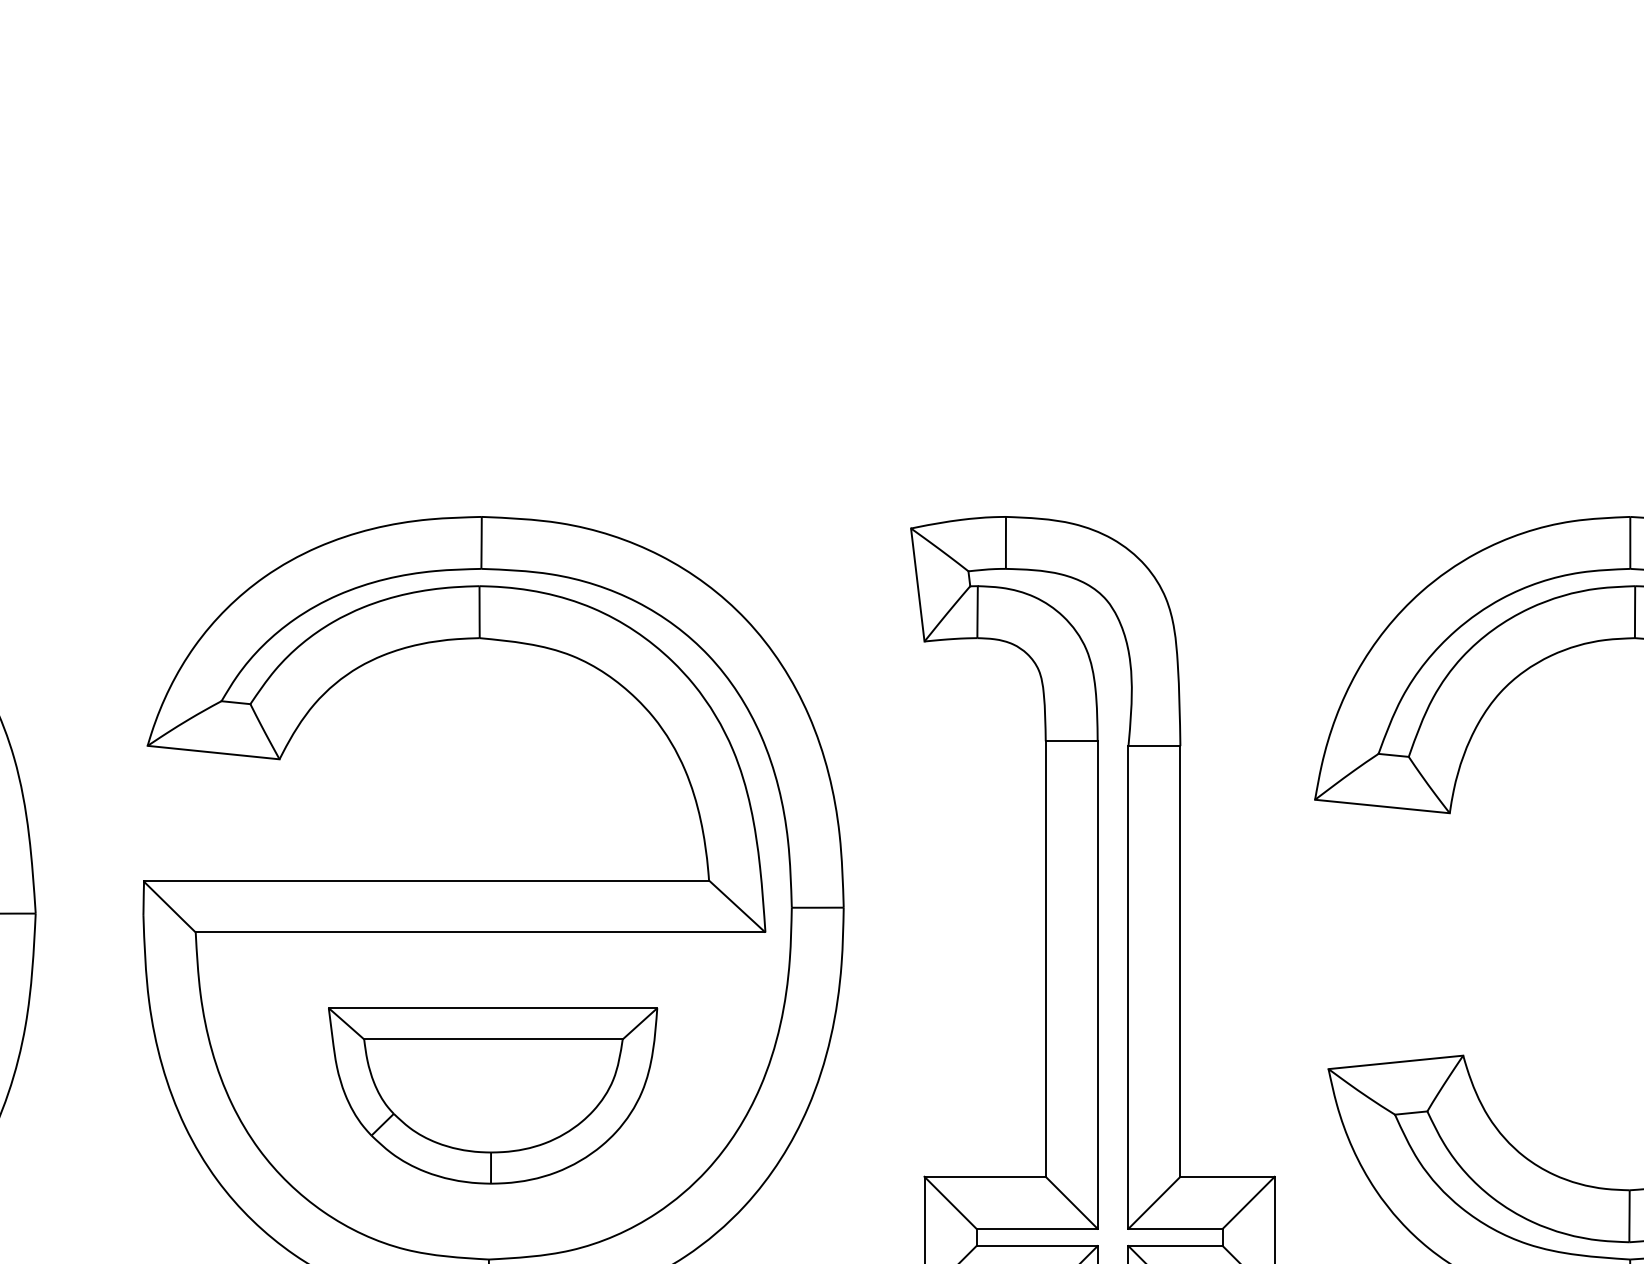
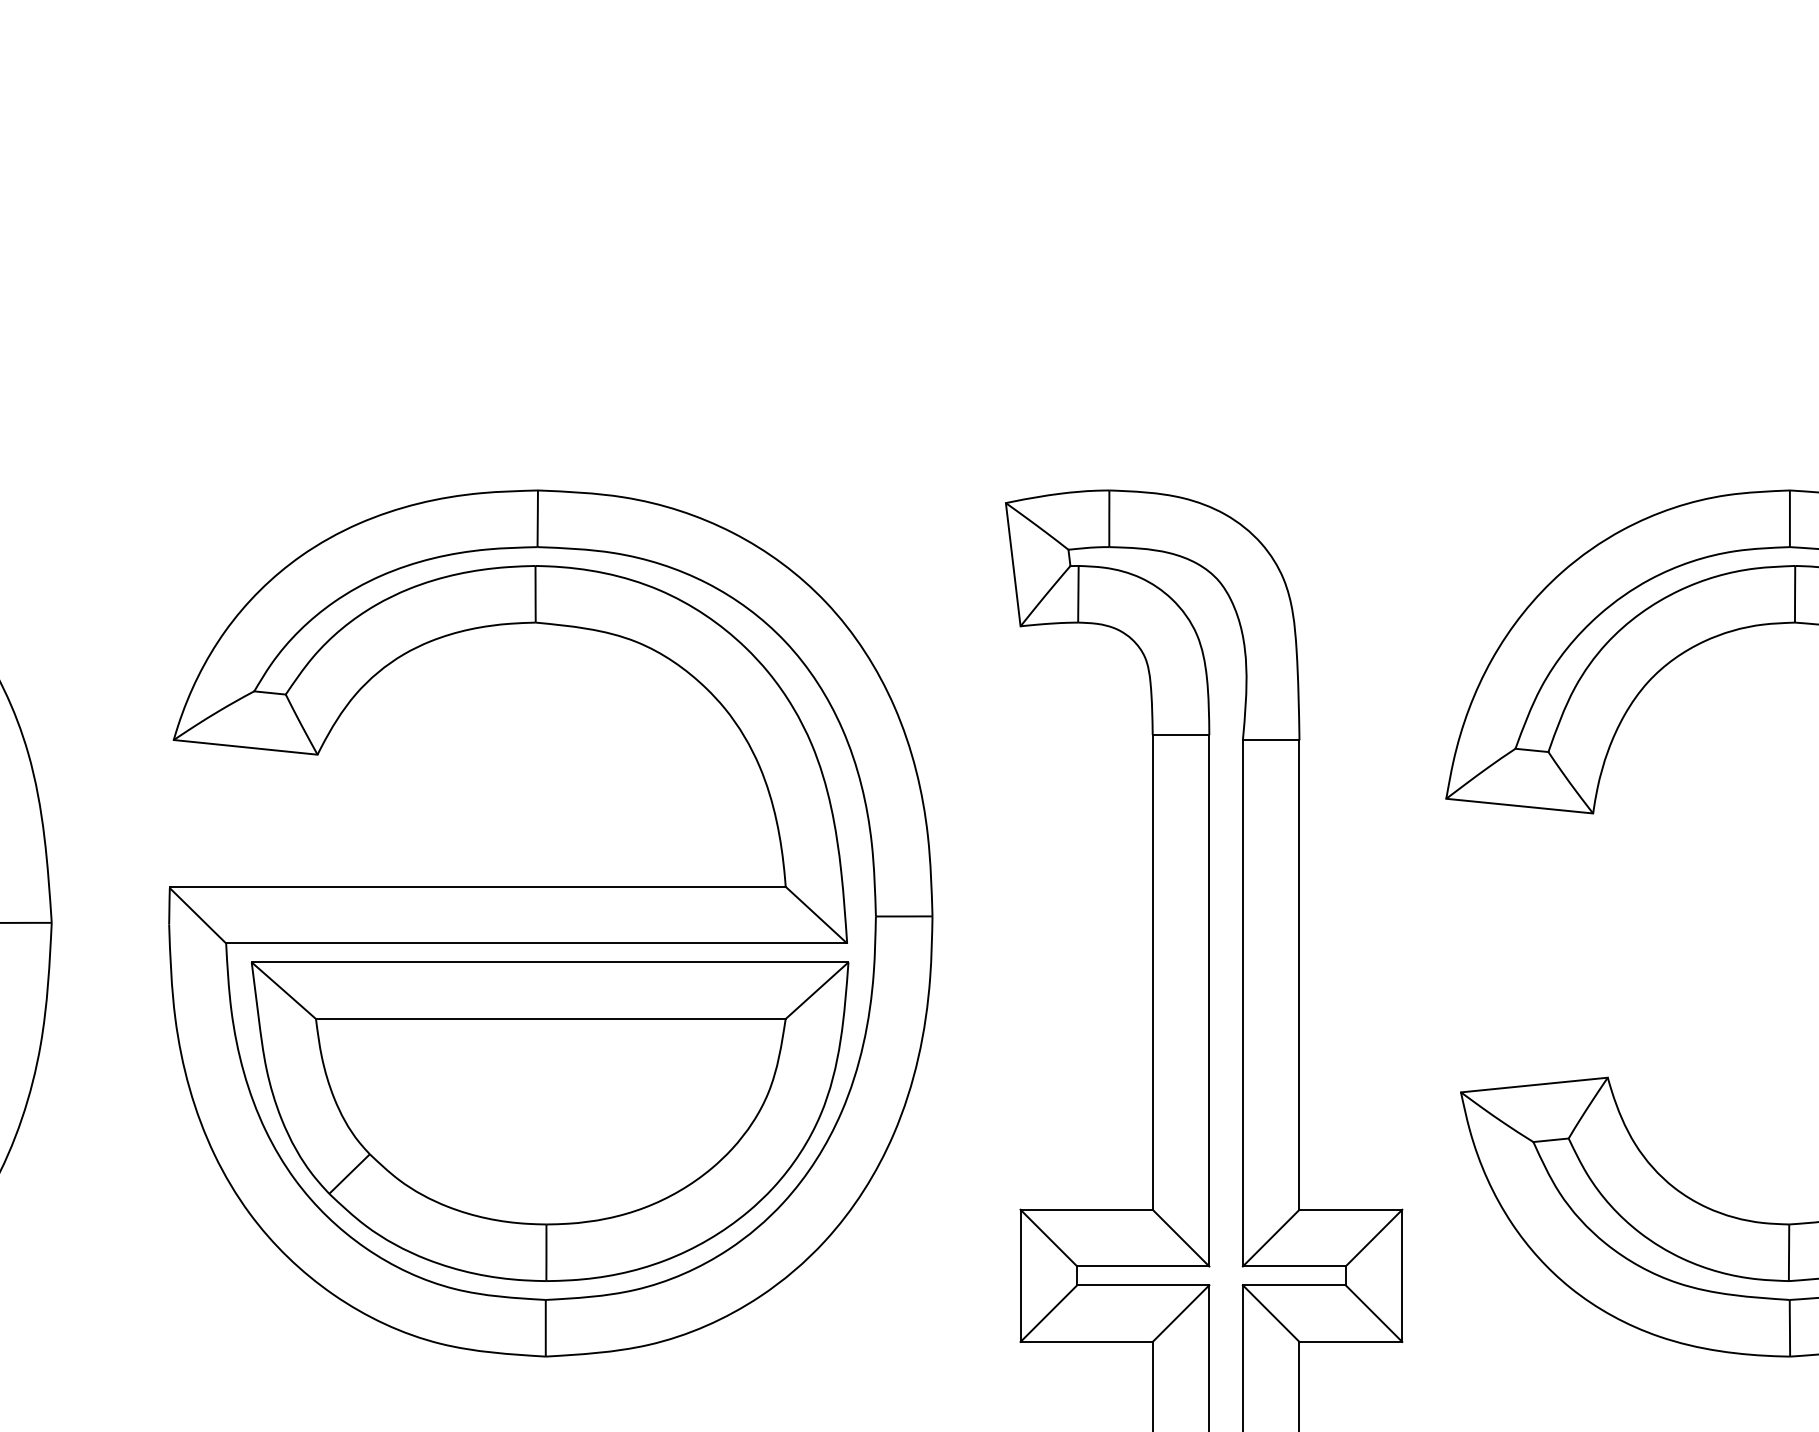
part: (493, 1095) -> (550, 1121), size x1.67

